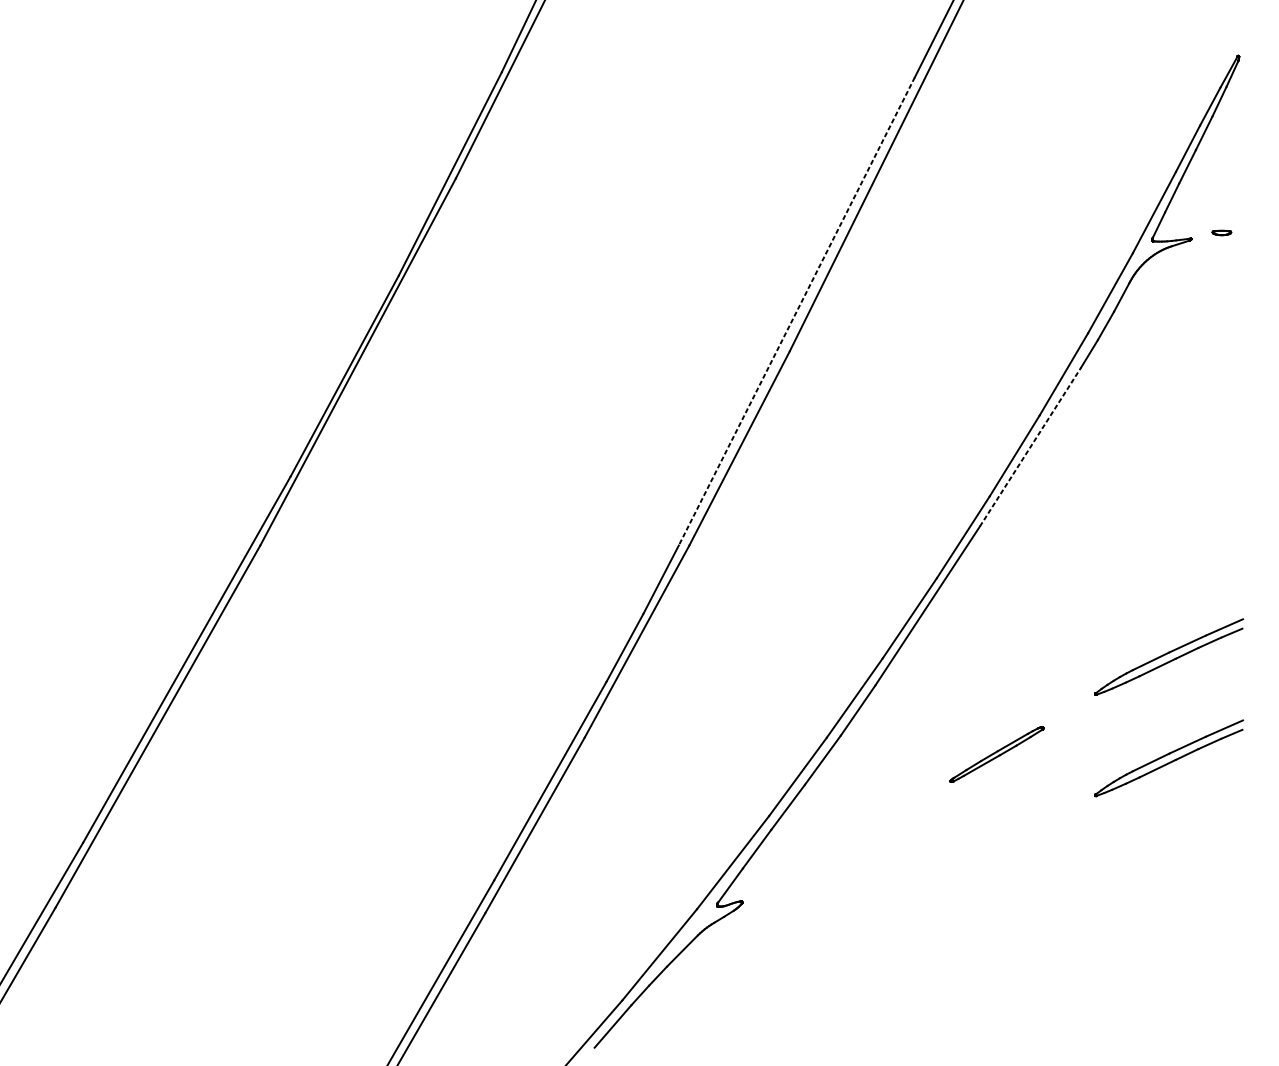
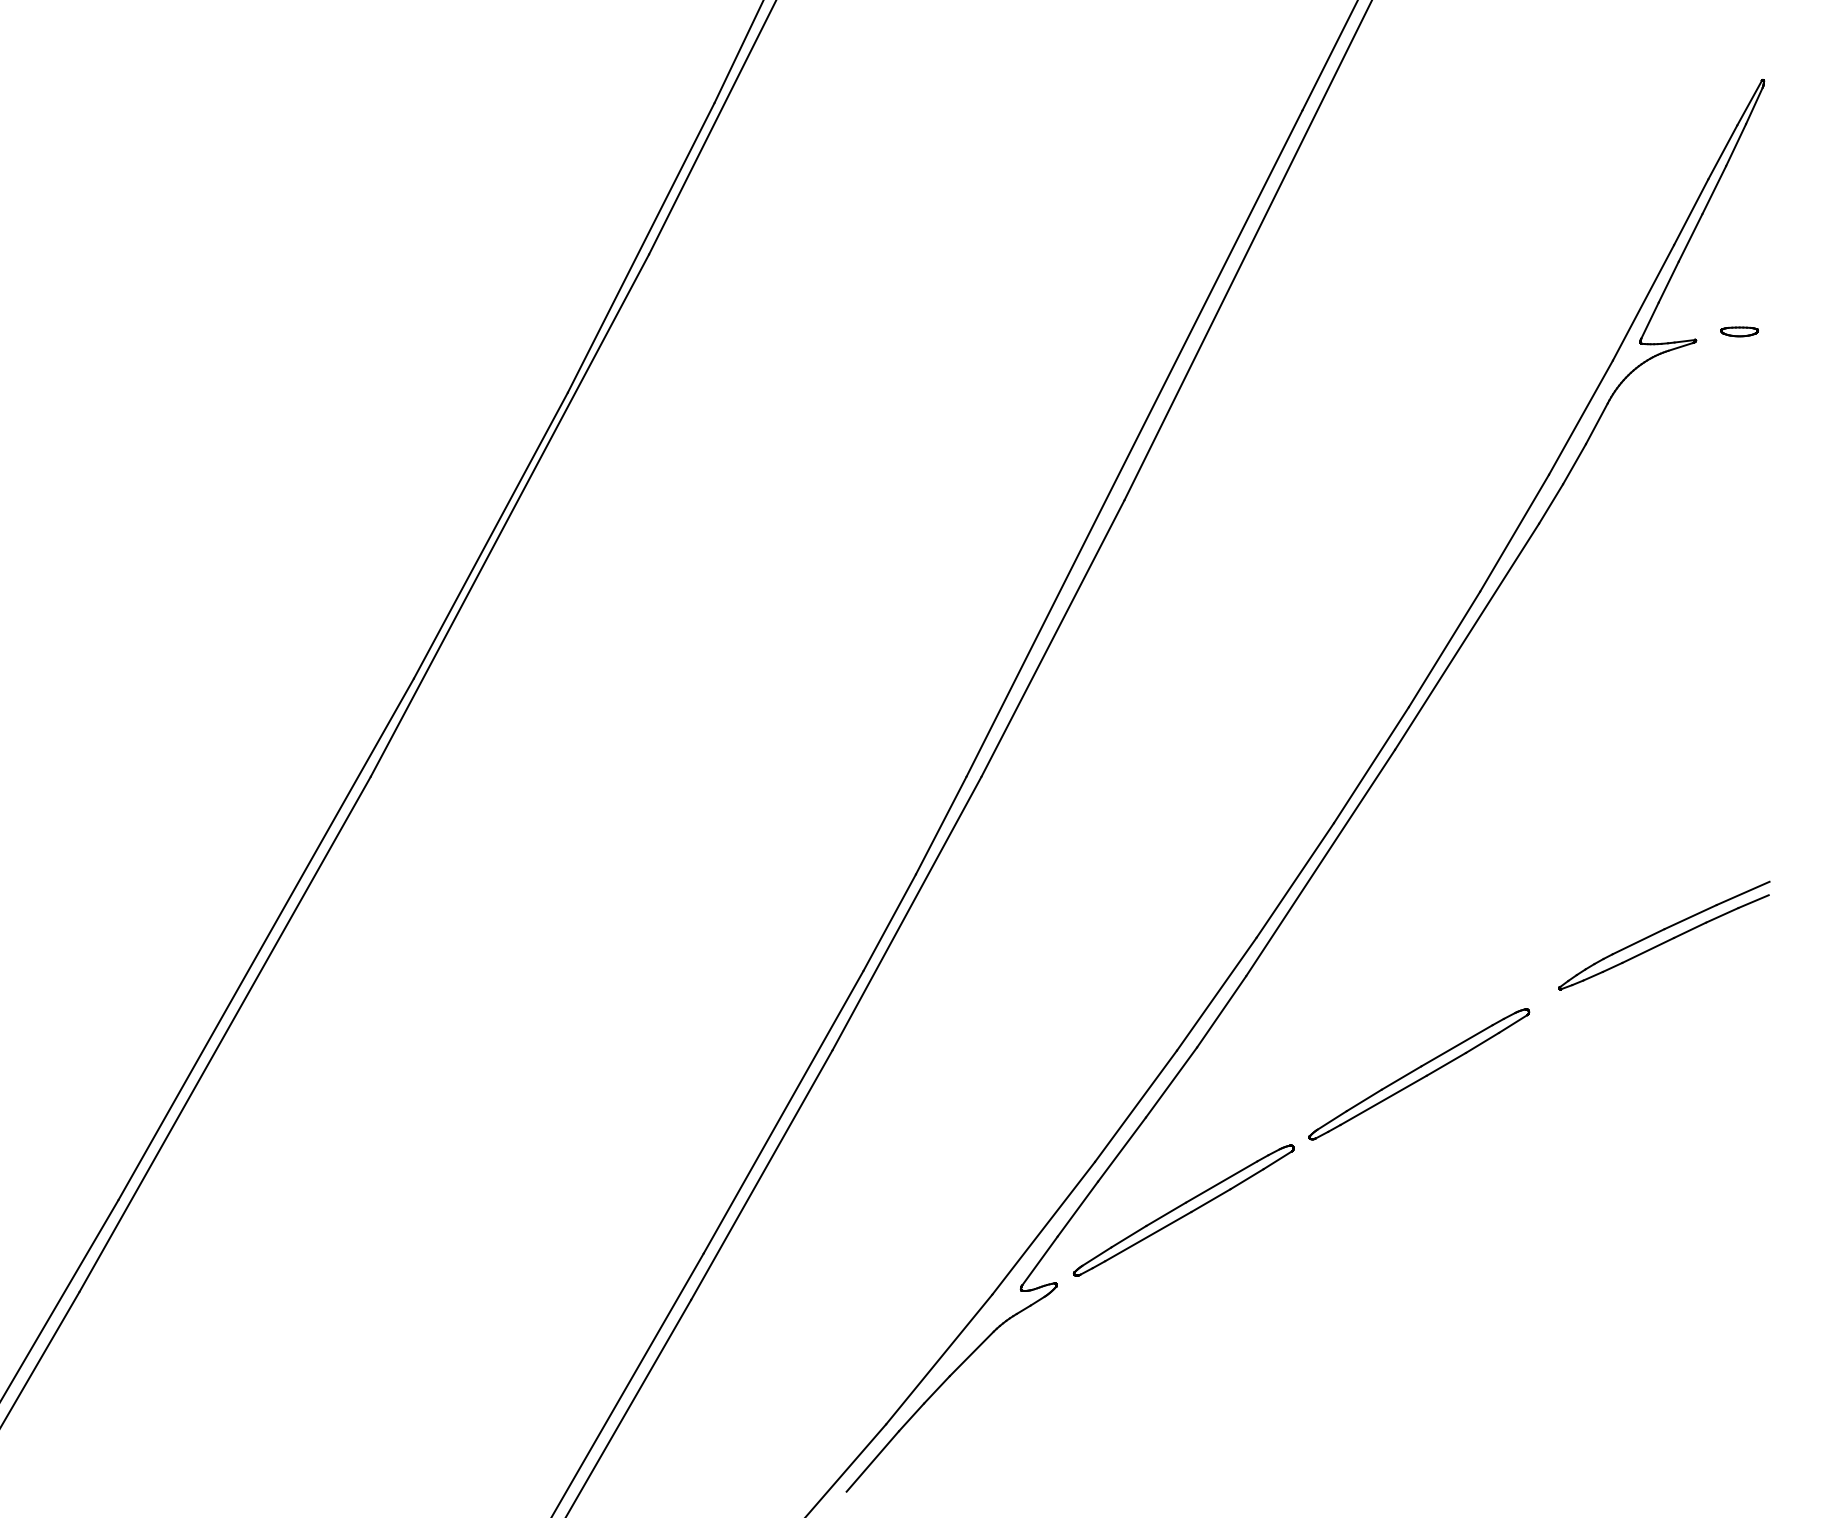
part: (1221, 232) -> (1739, 331), size x1.43
line: (796, 312) -> (1134, 444), dashed -> solid
line: (1030, 446) -> (1467, 636), dashed -> solid
part: (997, 754) -> (1419, 1074), size x1.67
part: (1169, 758) -> (1664, 1079), removed
part: (831, 850) -> (1183, 1210), added

